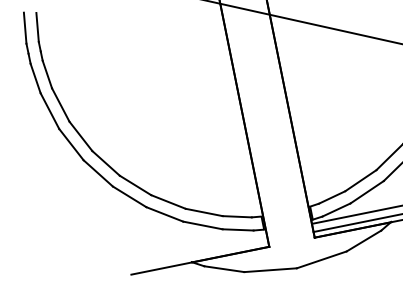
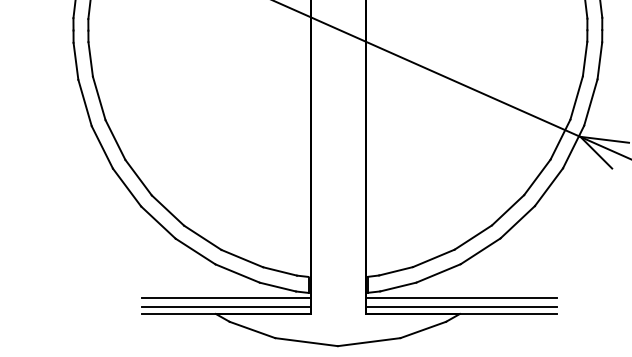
line: (197, 246) -> (226, 297), added
line: (199, 255) -> (226, 307), added

